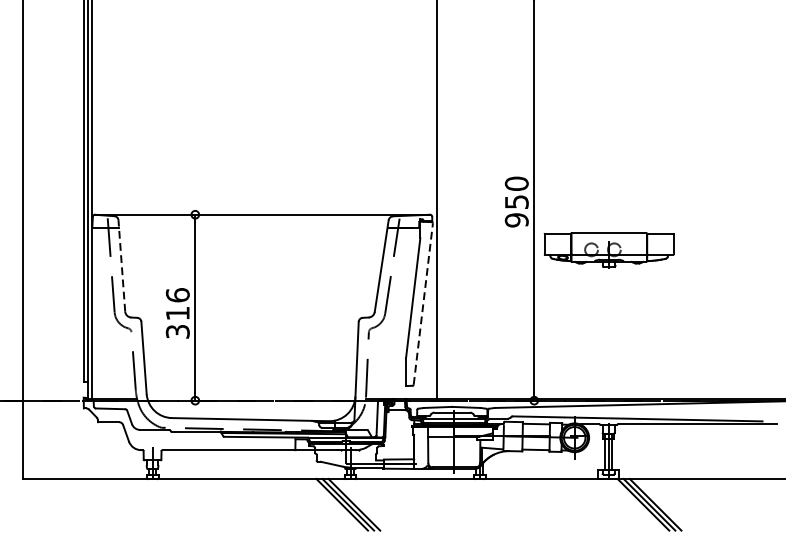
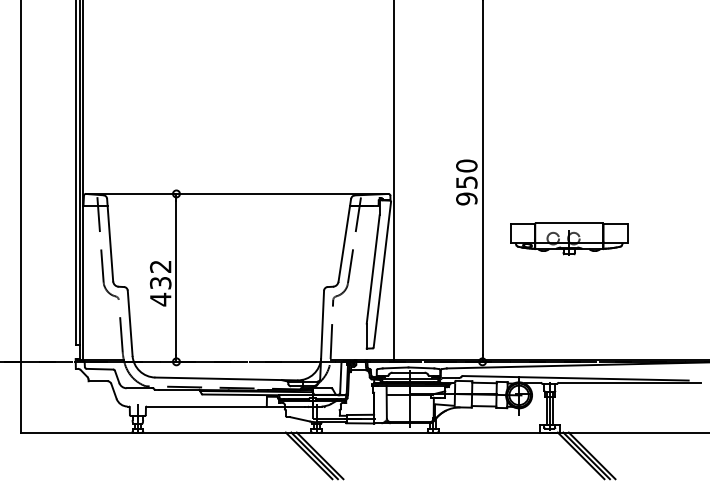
part: (609, 249) -> (569, 238), moved
line: (122, 265) -> (110, 239), dashed -> solid
line: (423, 303) -> (382, 274), dashed -> solid
text: (177, 313) -> (160, 283), 316 -> 432

